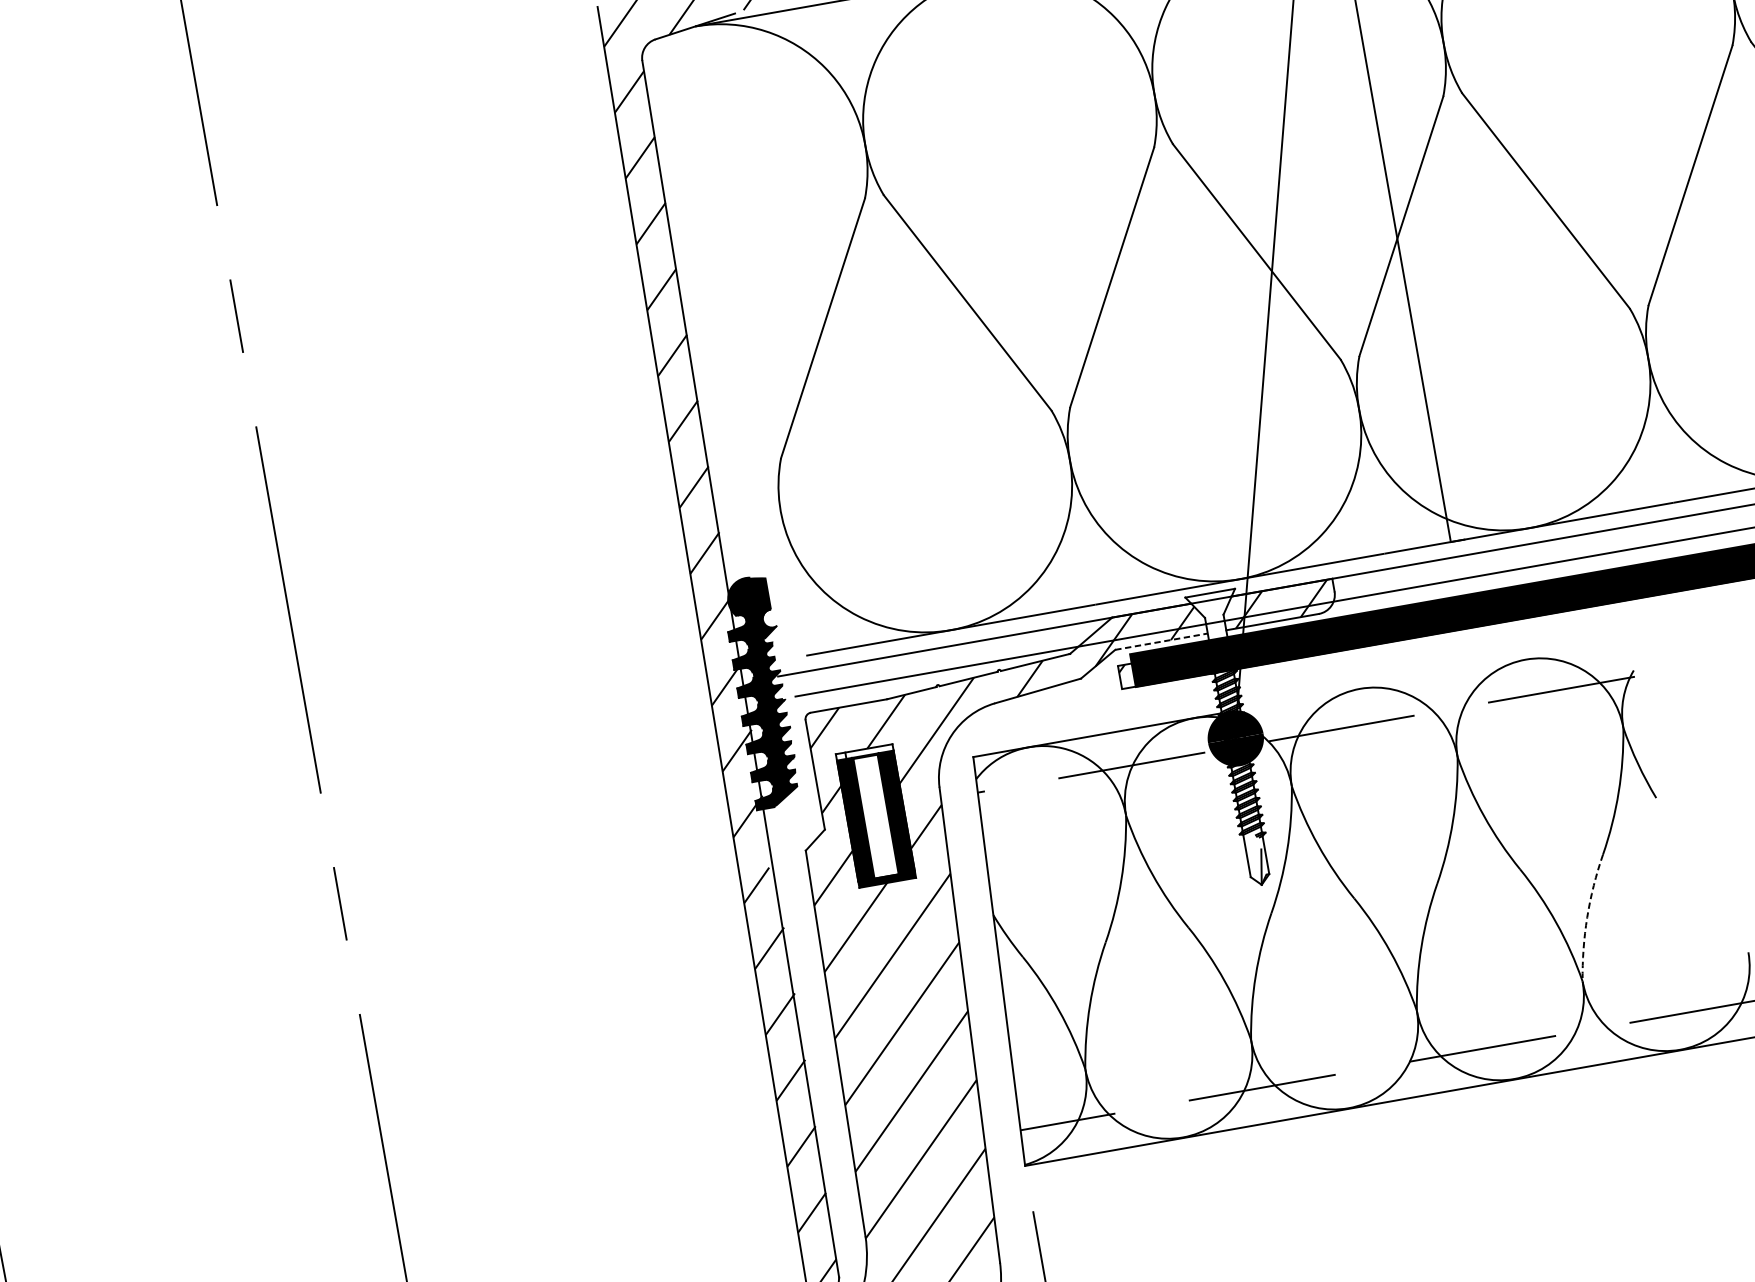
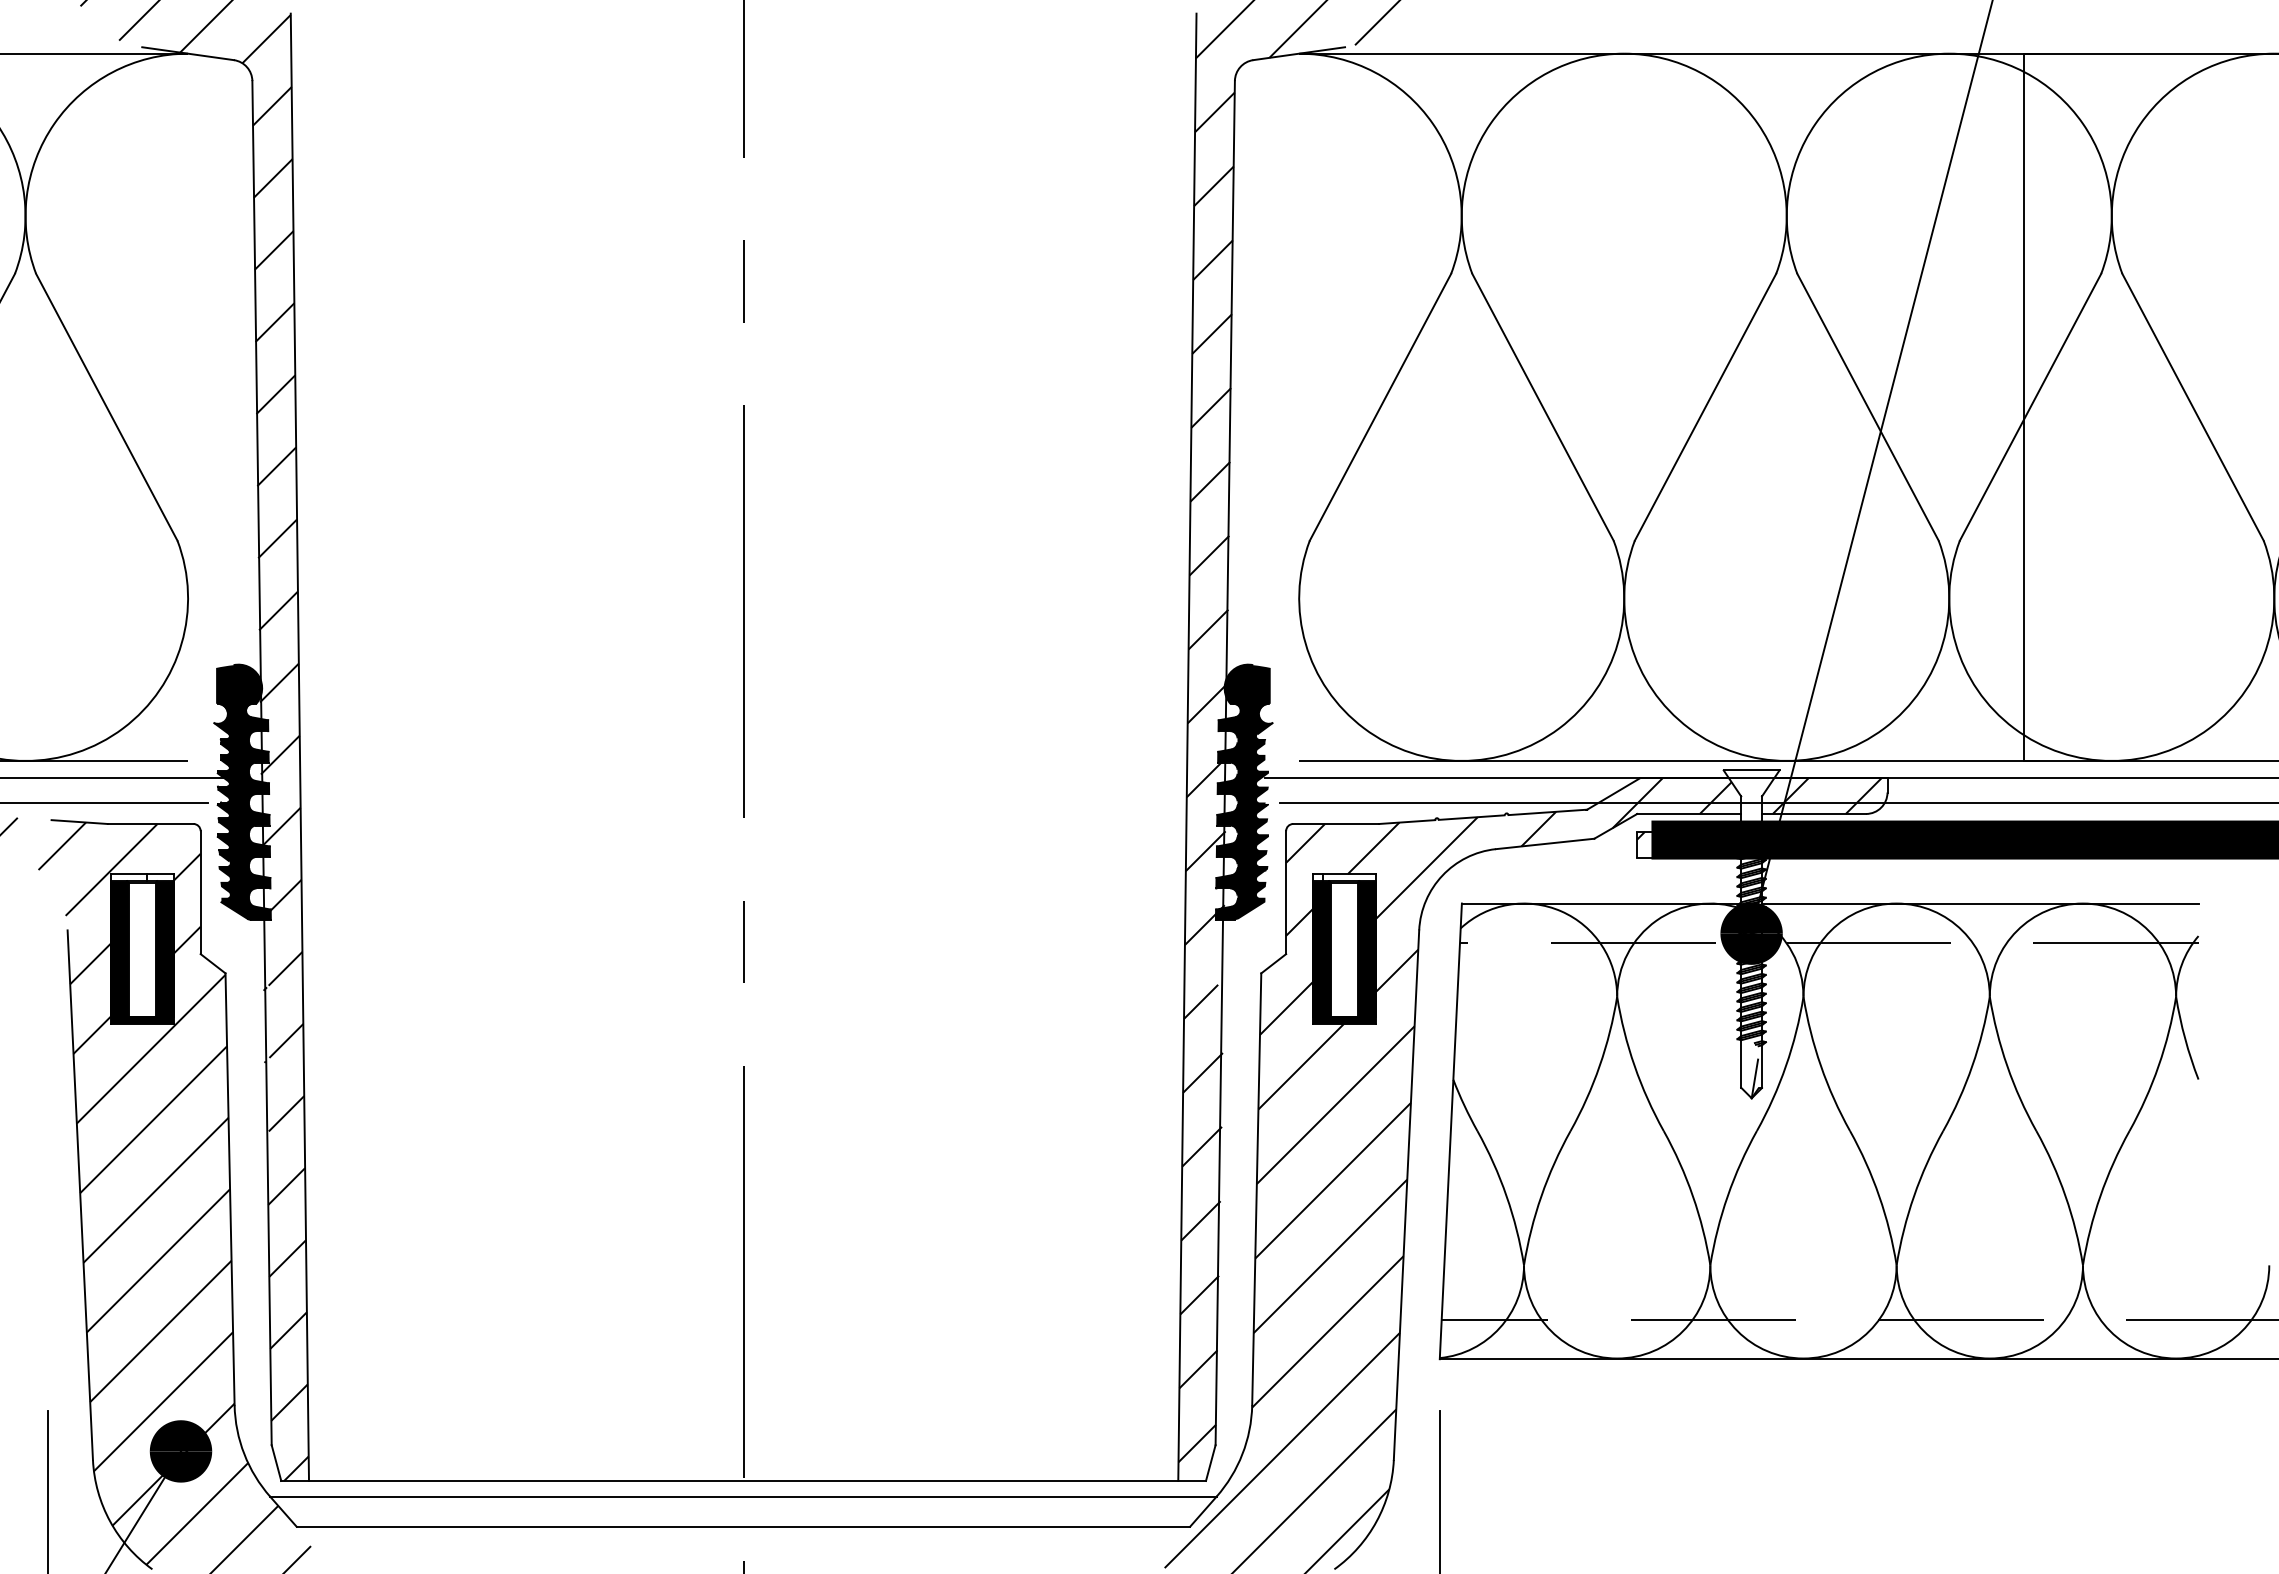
line: (1161, 641) -> (1689, 813), dashed -> solid
line: (1434, 675) -> (1980, 903), added
arc: (1587, 917) -> (2100, 1196), dashed -> solid

